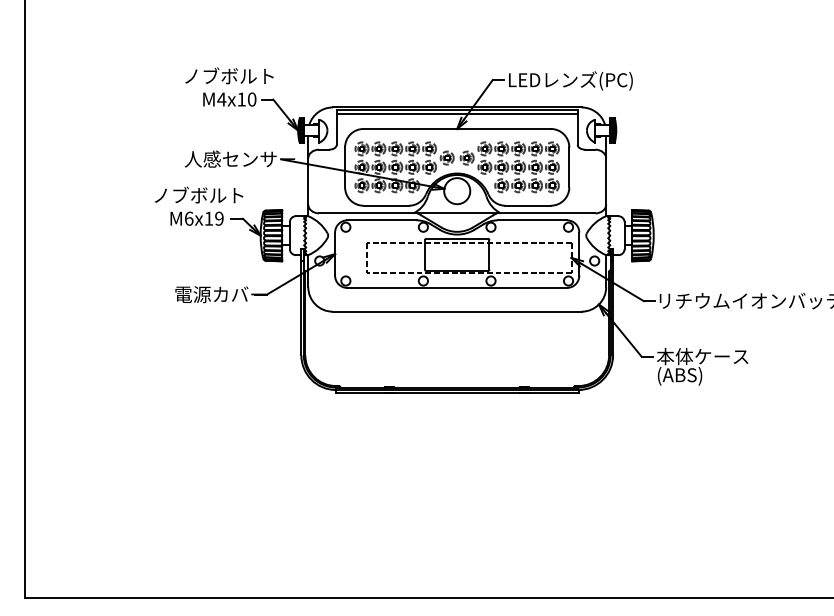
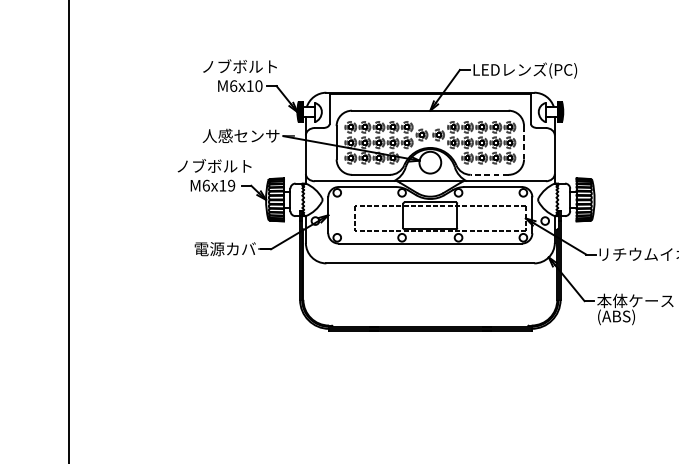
text: (221, 99) -> (233, 86), M4x10 -> M6x10
line: (456, 113) -> (429, 97), removed
line: (569, 167) -> (524, 142), solid -> dashed
line: (528, 205) -> (489, 174), solid -> dashed

